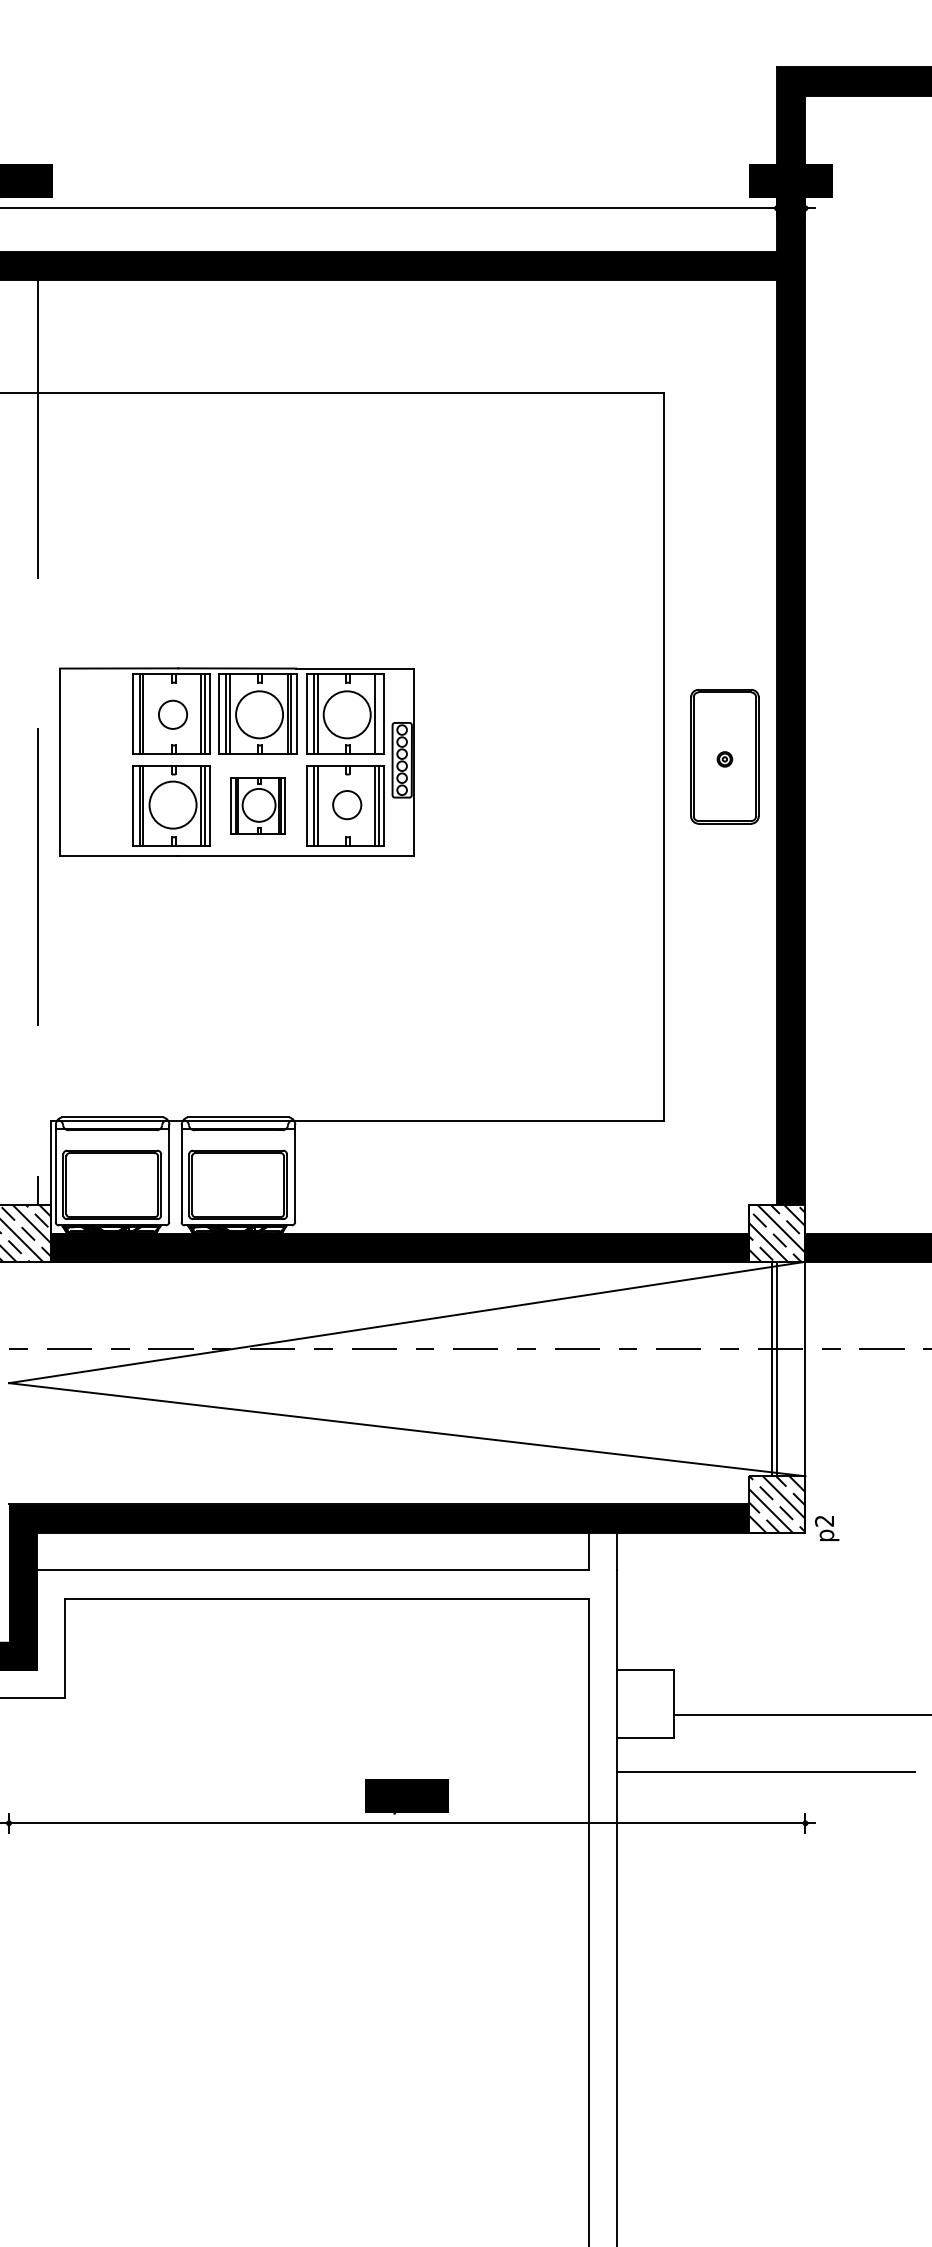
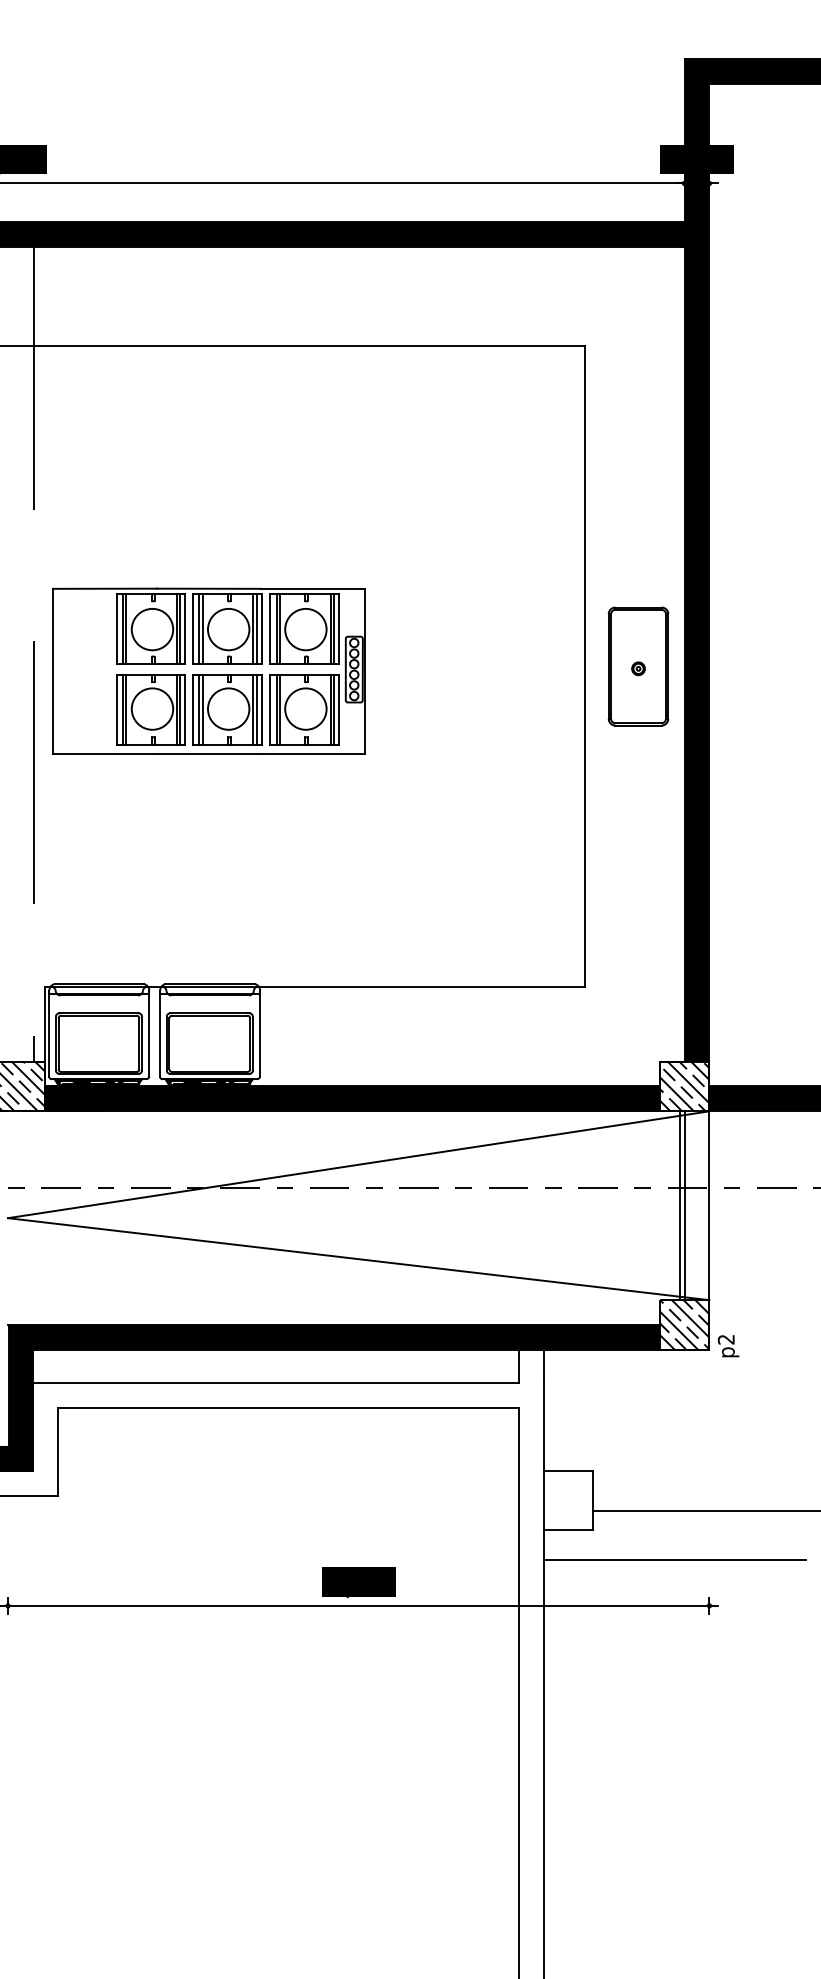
line: (378, 713) -> (333, 628), added
circle: (172, 714) -> (152, 629), size x1.67
circle: (346, 804) -> (305, 708), size x1.67
part: (257, 805) -> (226, 709), size x1.43

